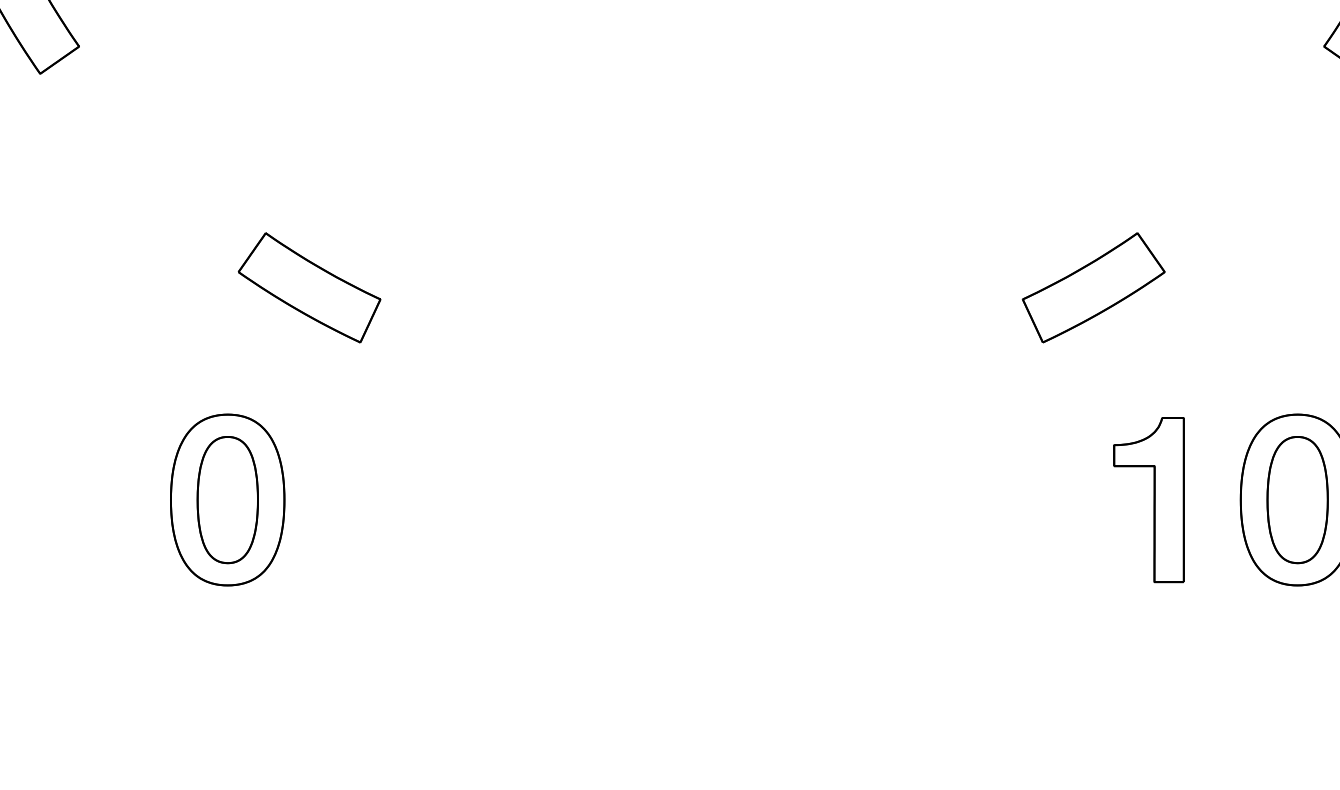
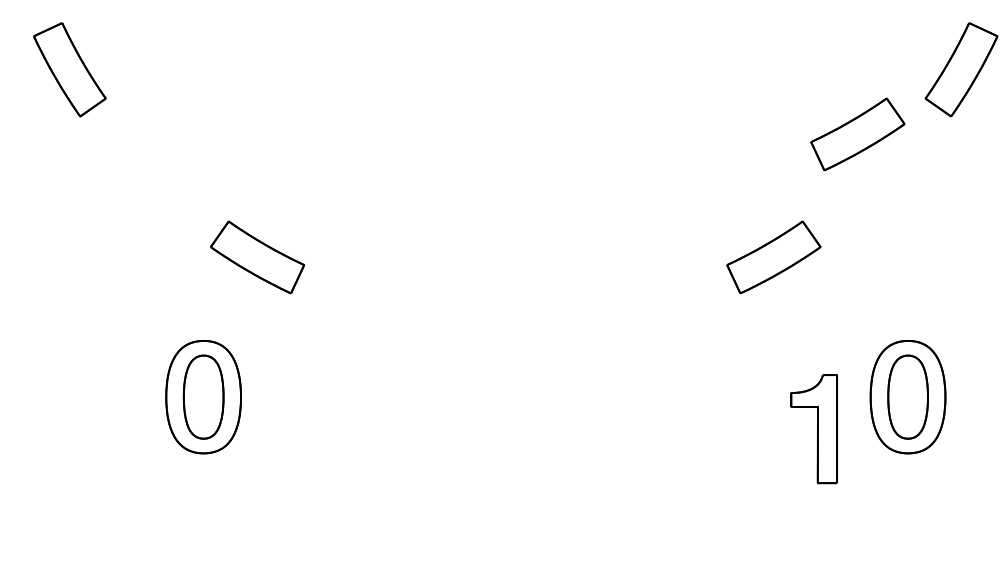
part: (1220, 101) -> (857, 134), added
part: (1147, 500) -> (813, 429), moved

